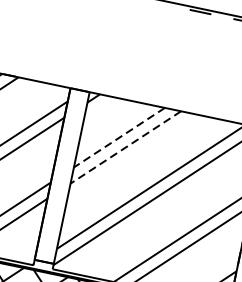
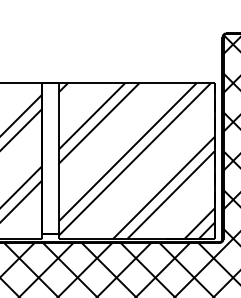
line: (119, 138) -> (92, 116), dashed -> solid
line: (124, 147) -> (98, 123), dashed -> solid

